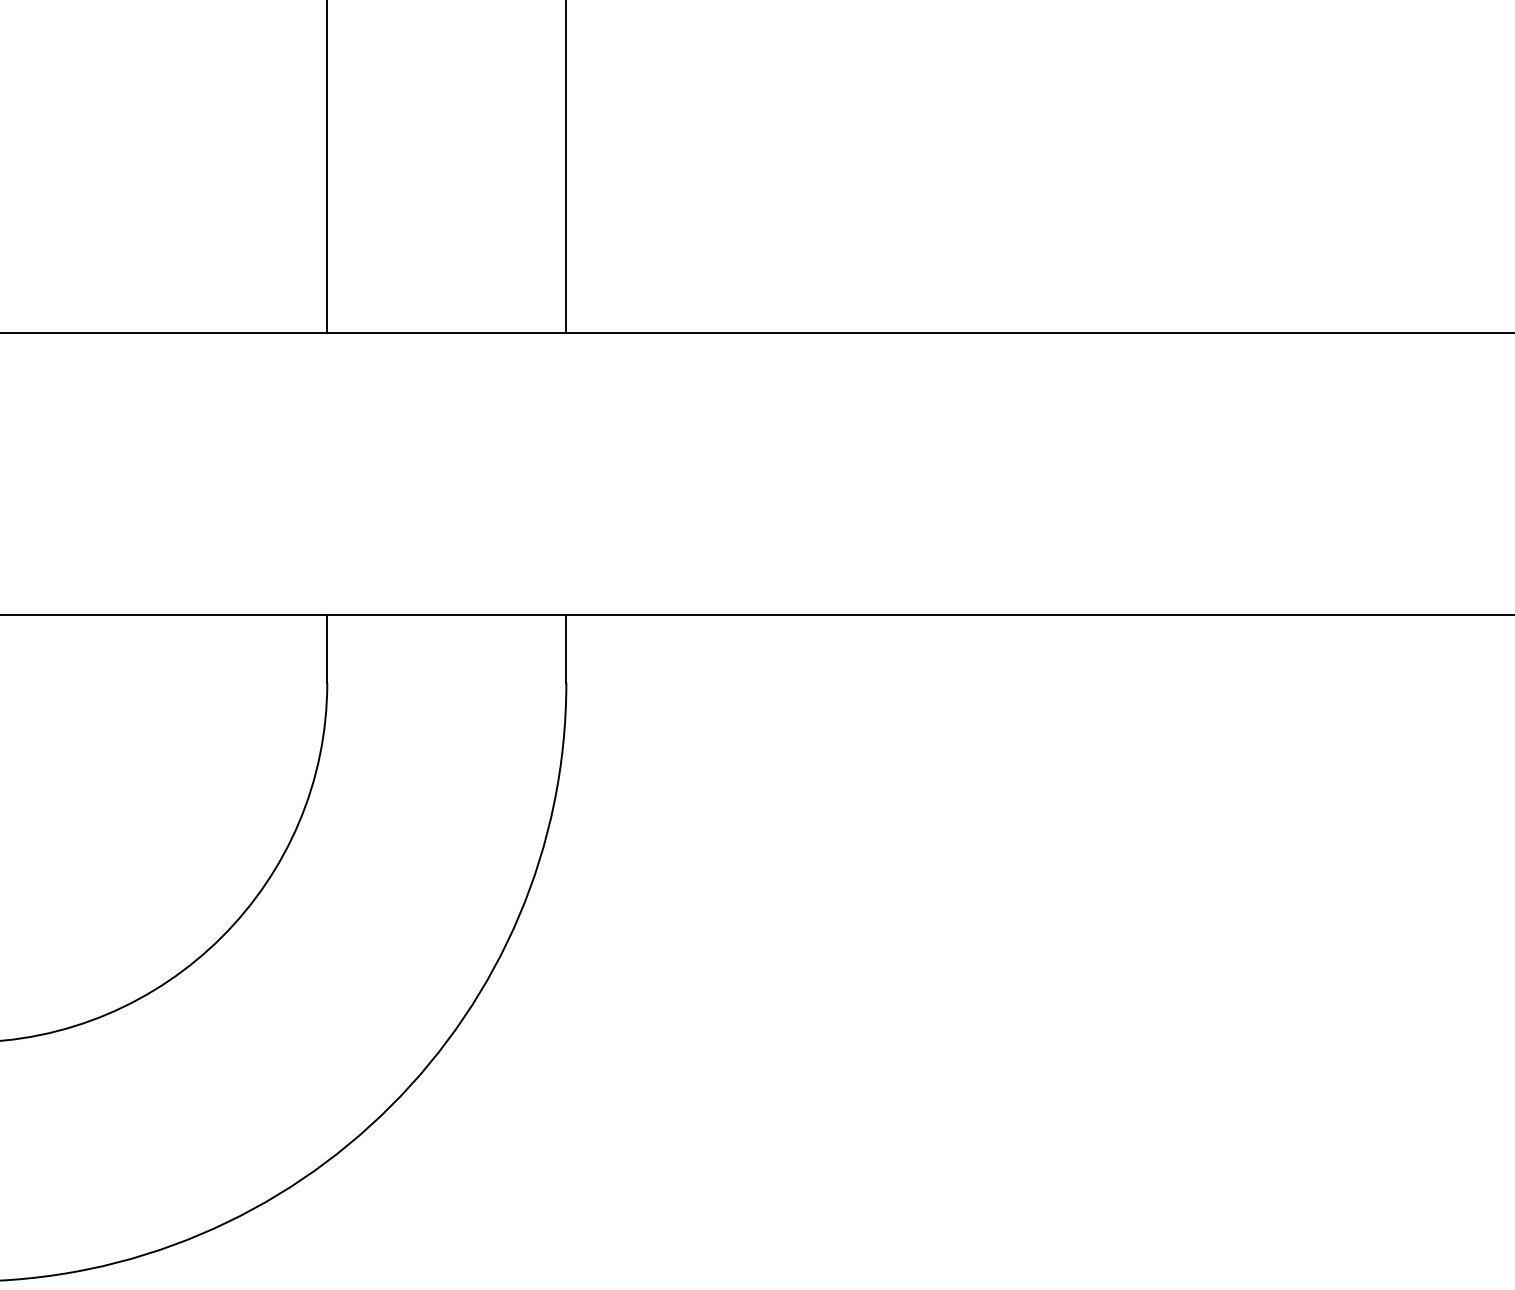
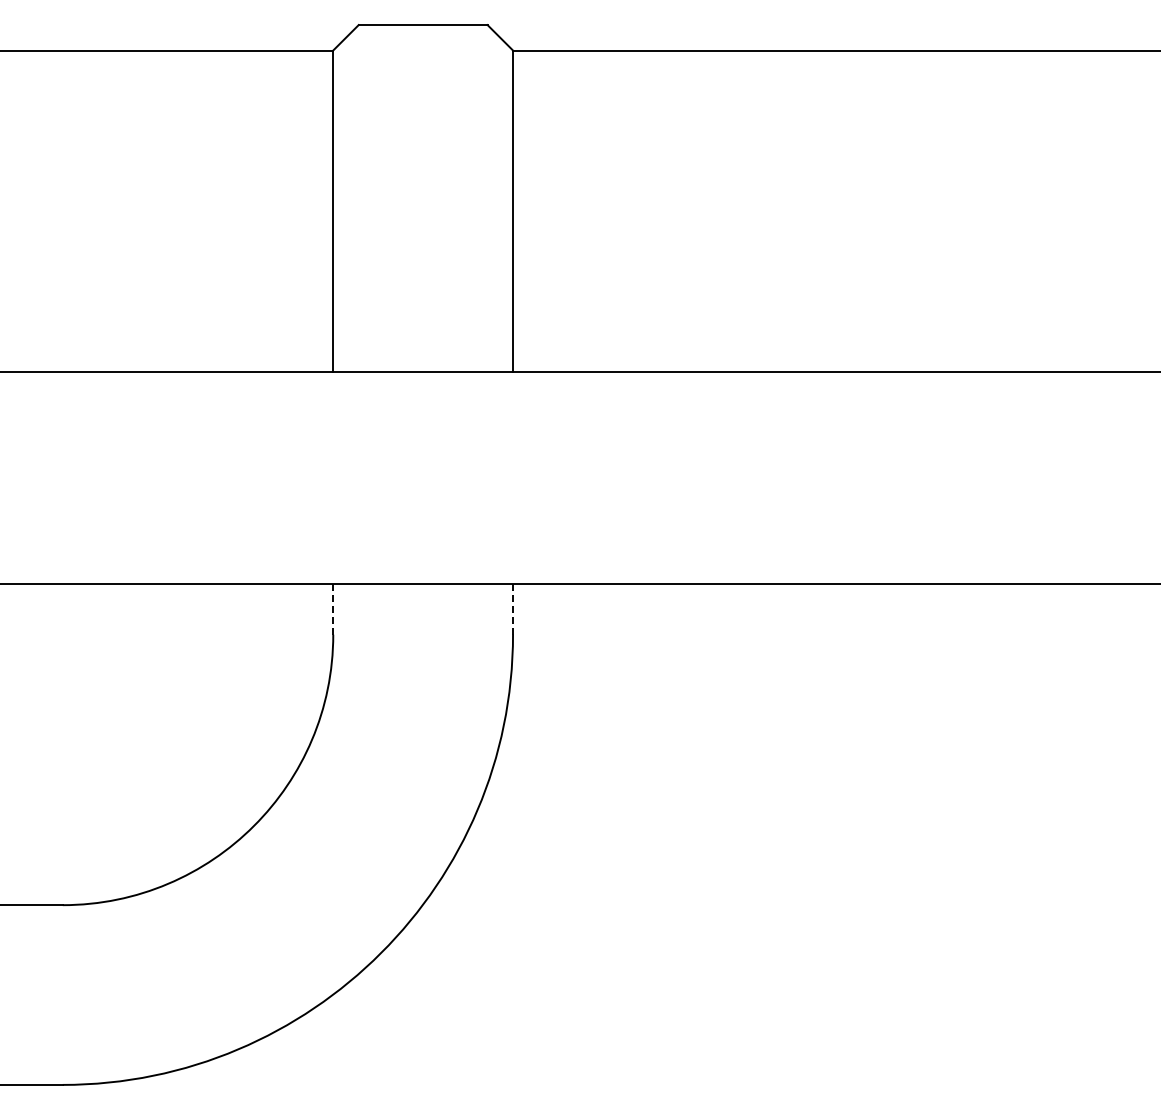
line: (327, 649) -> (333, 609), solid -> dashed
line: (567, 649) -> (513, 609), solid -> dashed

